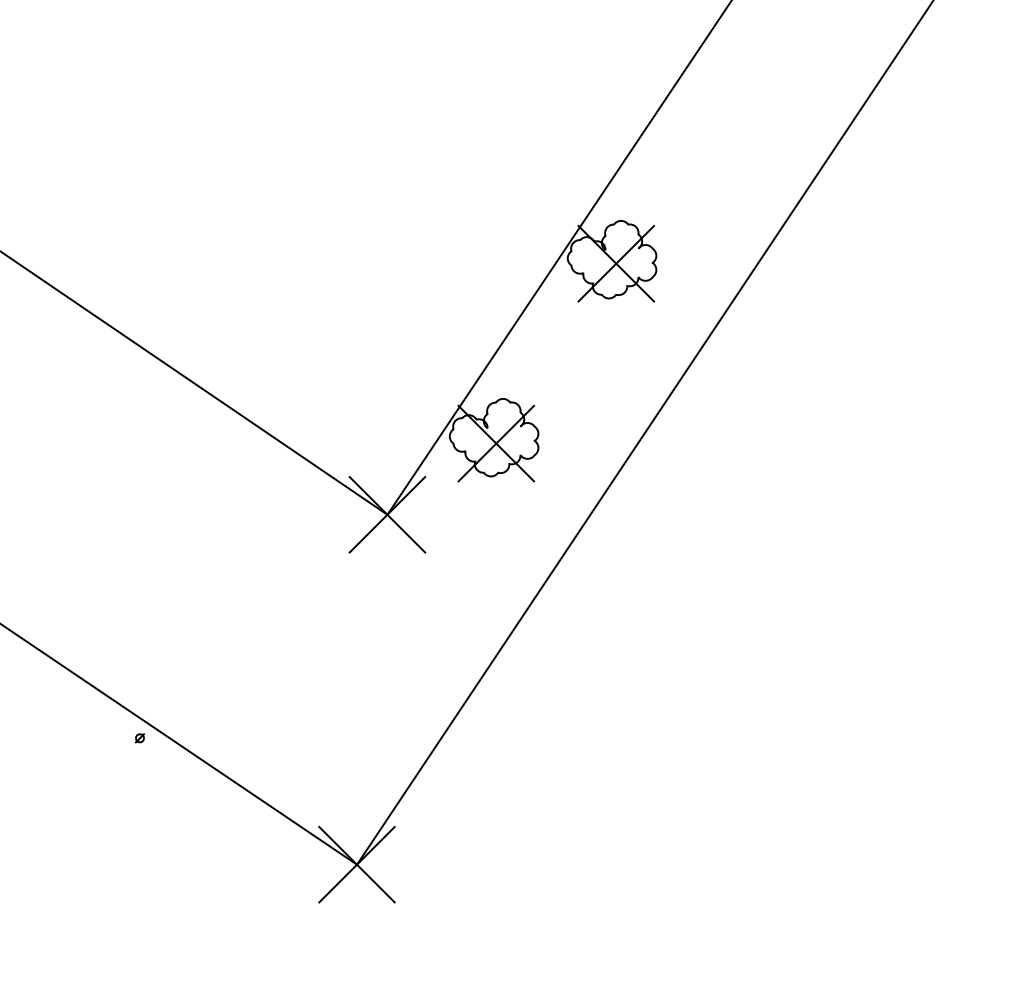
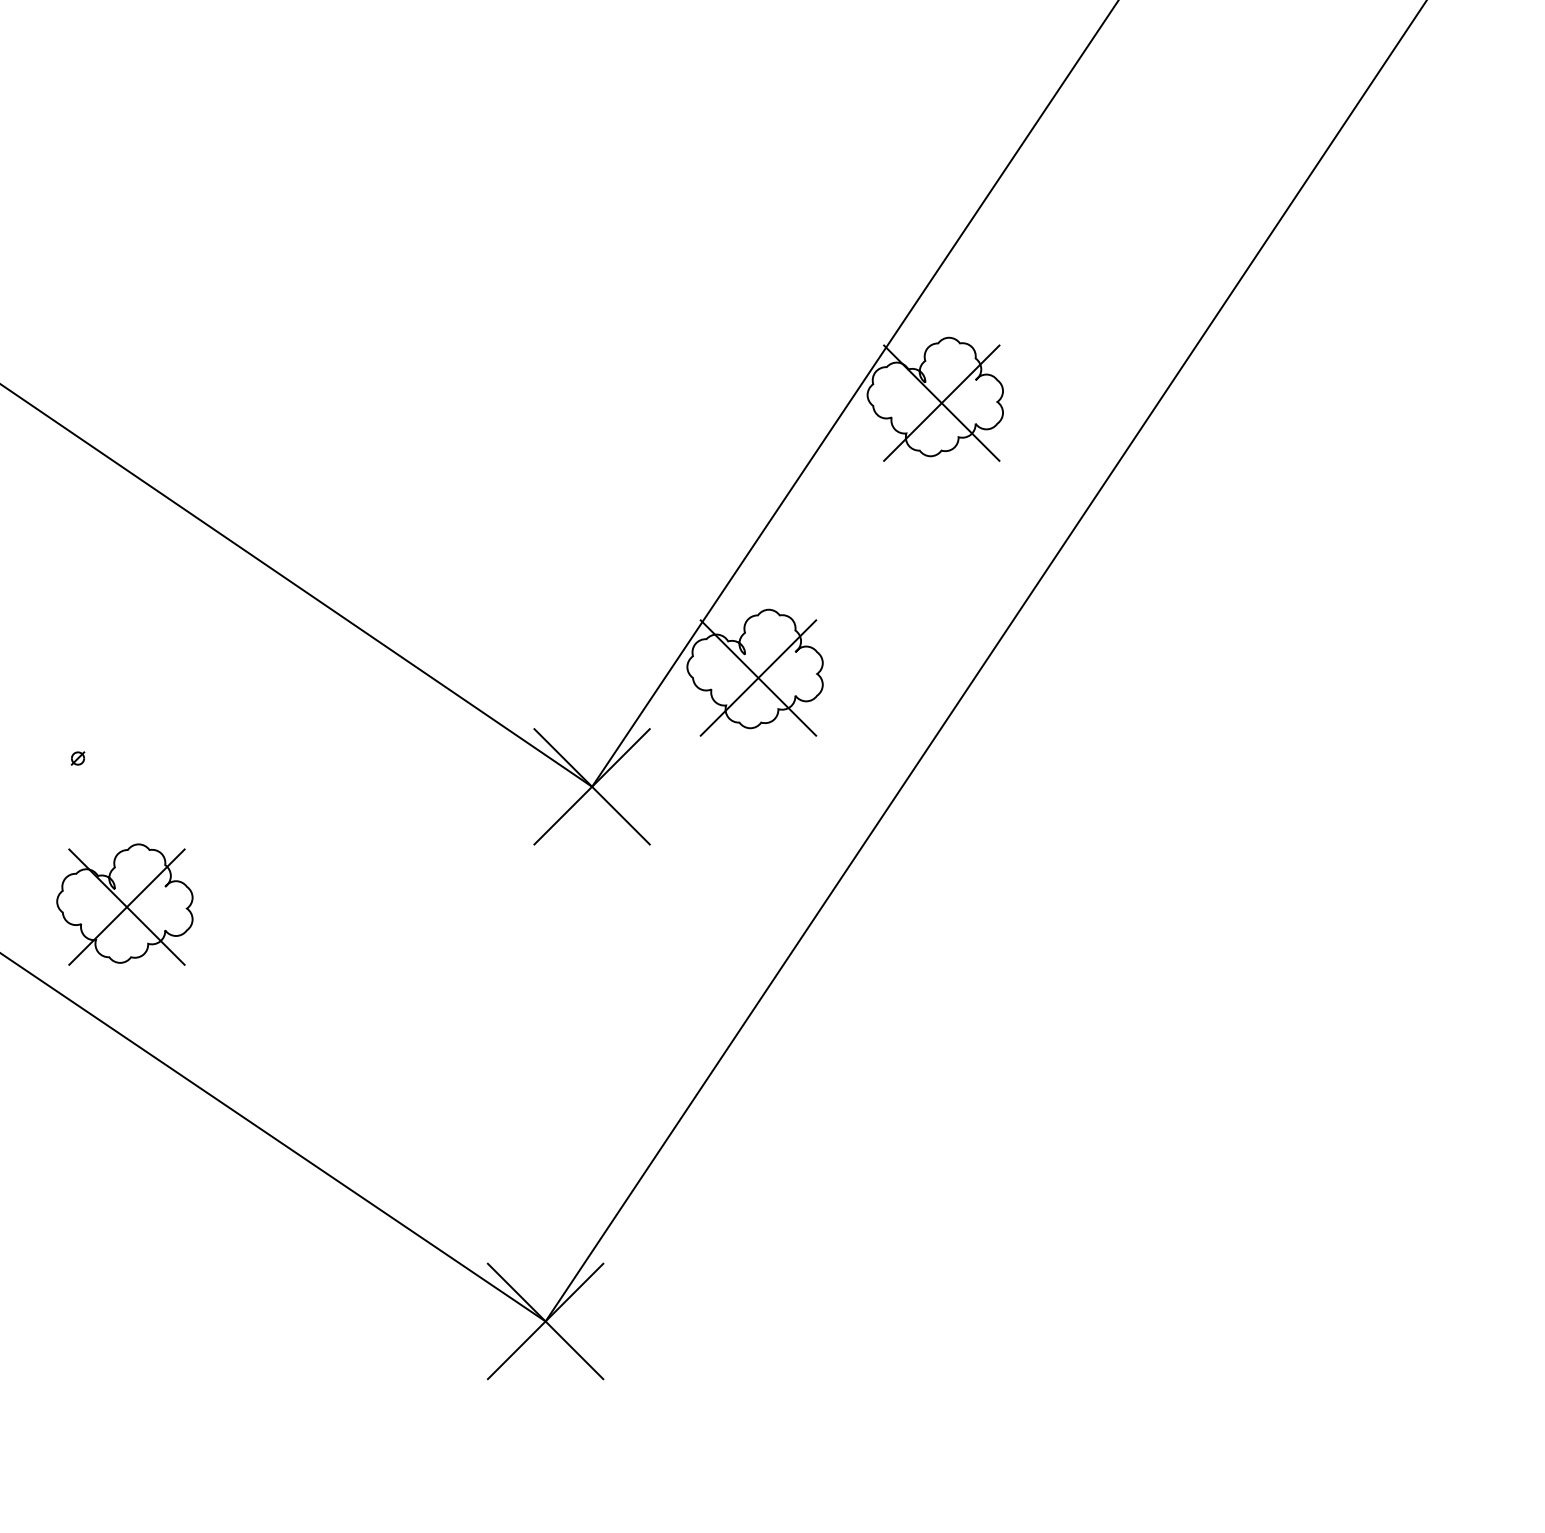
part: (81, 591) -> (124, 904), added
part: (139, 738) -> (77, 758), moved

